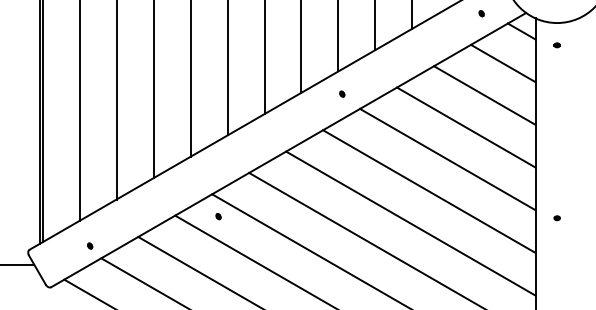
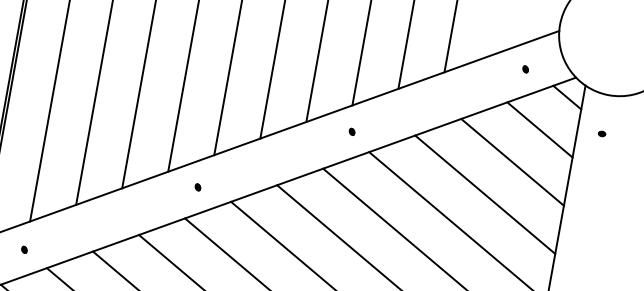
part: (556, 45) -> (601, 133), moved
part: (218, 216) -> (197, 187), moved
part: (90, 245) -> (24, 249), moved

